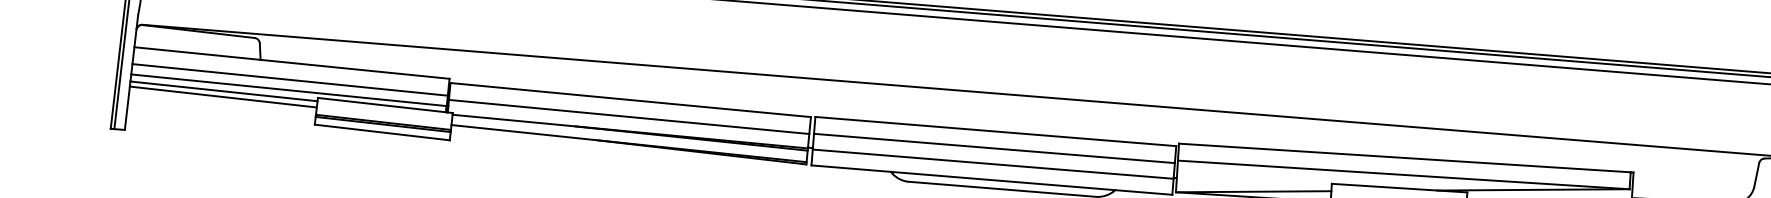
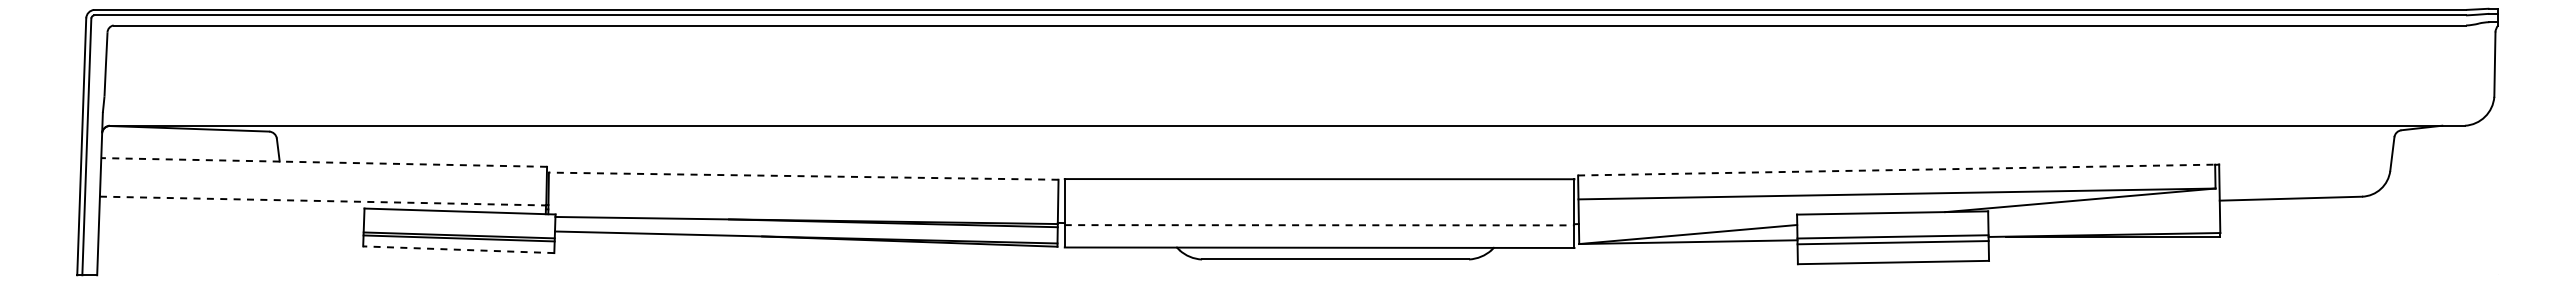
line: (292, 63) -> (324, 162), solid -> dashed
line: (290, 79) -> (323, 185), removed
line: (289, 90) -> (323, 201), solid -> dashed
line: (223, 91) -> (231, 209), removed
line: (223, 96) -> (231, 217), removed
line: (630, 100) -> (803, 176), solid -> dashed
line: (629, 116) -> (803, 199), removed
line: (382, 132) -> (458, 249), solid -> dashed
line: (994, 148) -> (1319, 202), removed
line: (1404, 158) -> (1896, 170), solid -> dashed
line: (993, 164) -> (1319, 225), solid -> dashed

